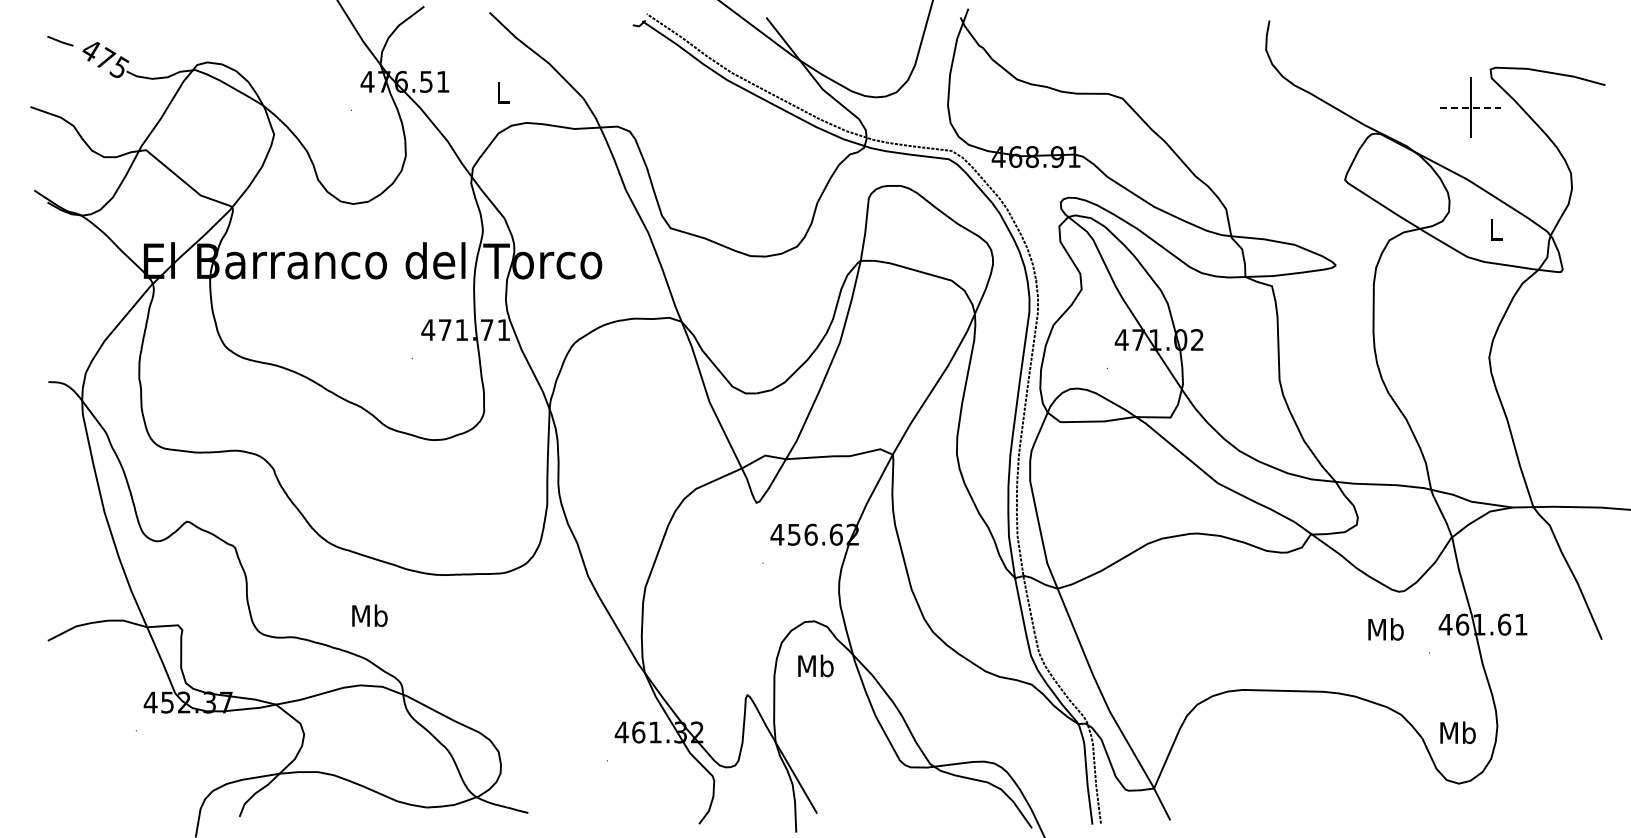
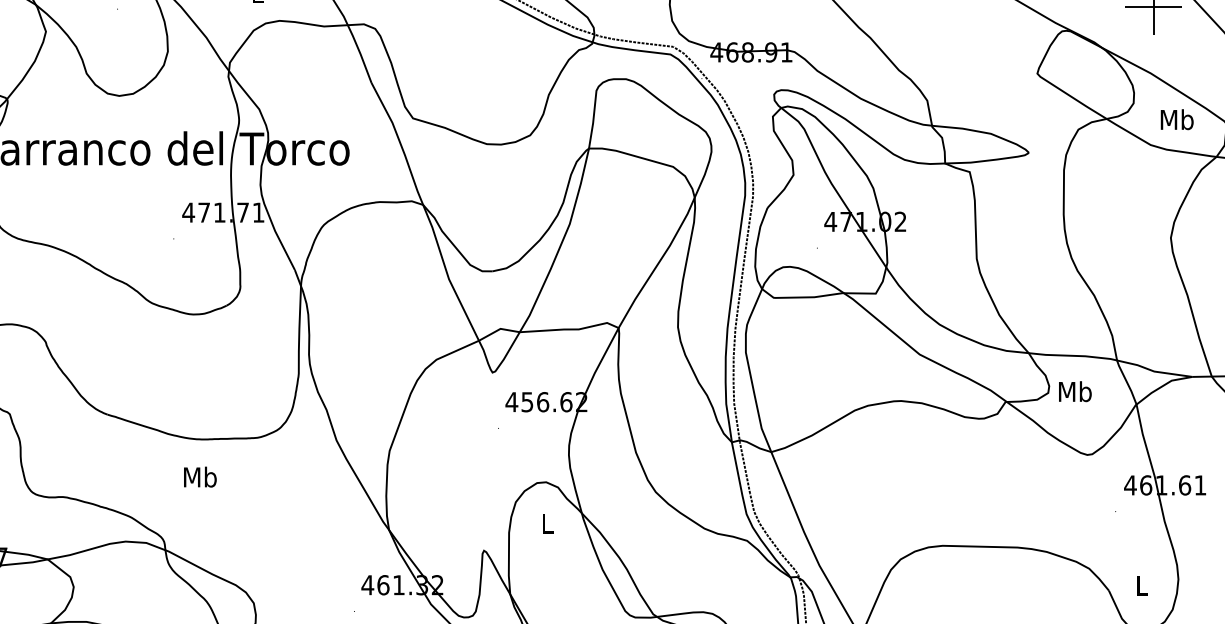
line: (1470, 107) -> (1153, 6), dashed -> solid
text: (1495, 229) -> (1176, 119), L -> Mb
text: (369, 615) -> (199, 476), moved
text: (1385, 629) -> (1074, 391), moved
text: (815, 665) -> (547, 523), Mb -> L
text: (1457, 732) -> (1141, 585), Mb -> L

